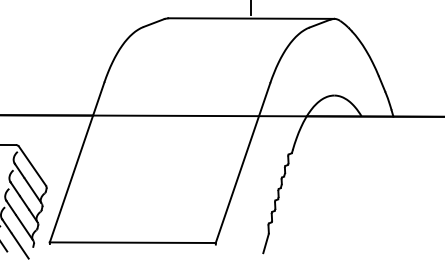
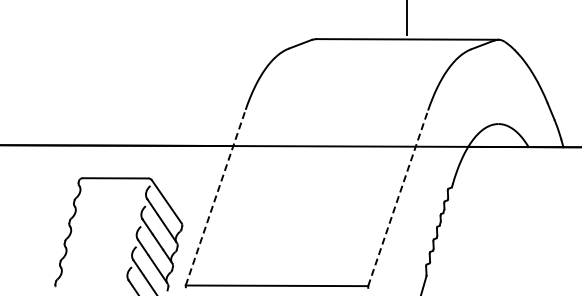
line: (76, 162) -> (215, 197), solid -> dashed
line: (243, 163) -> (398, 198), solid -> dashed

